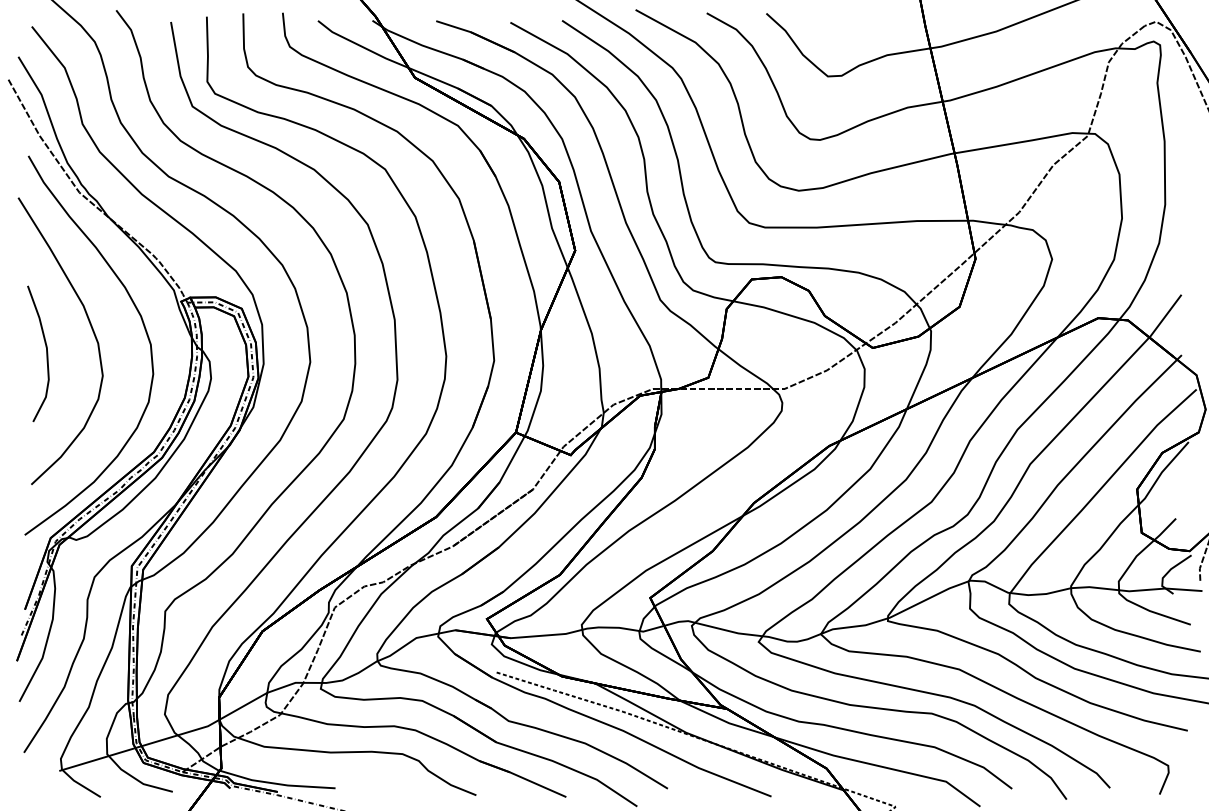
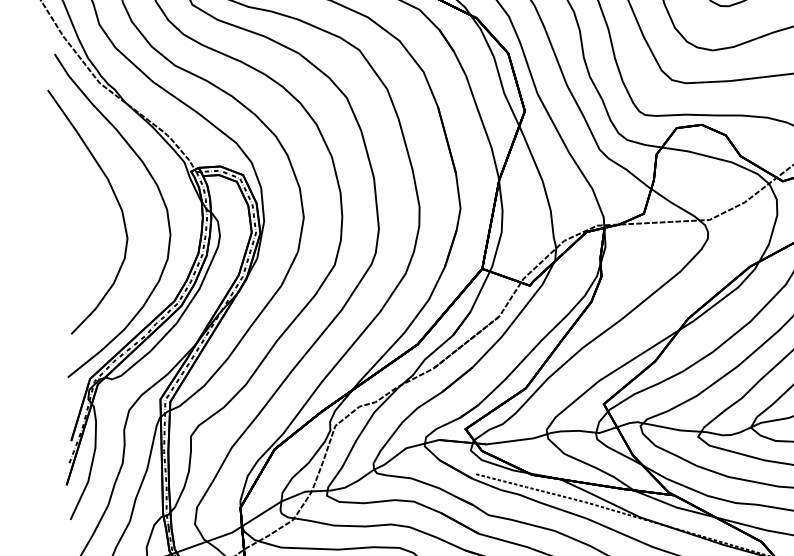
curve: (46, 353) -> (78, 221), removed

